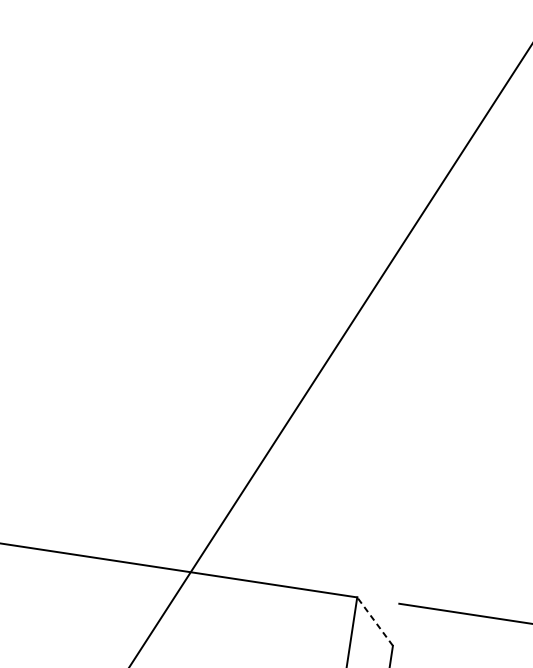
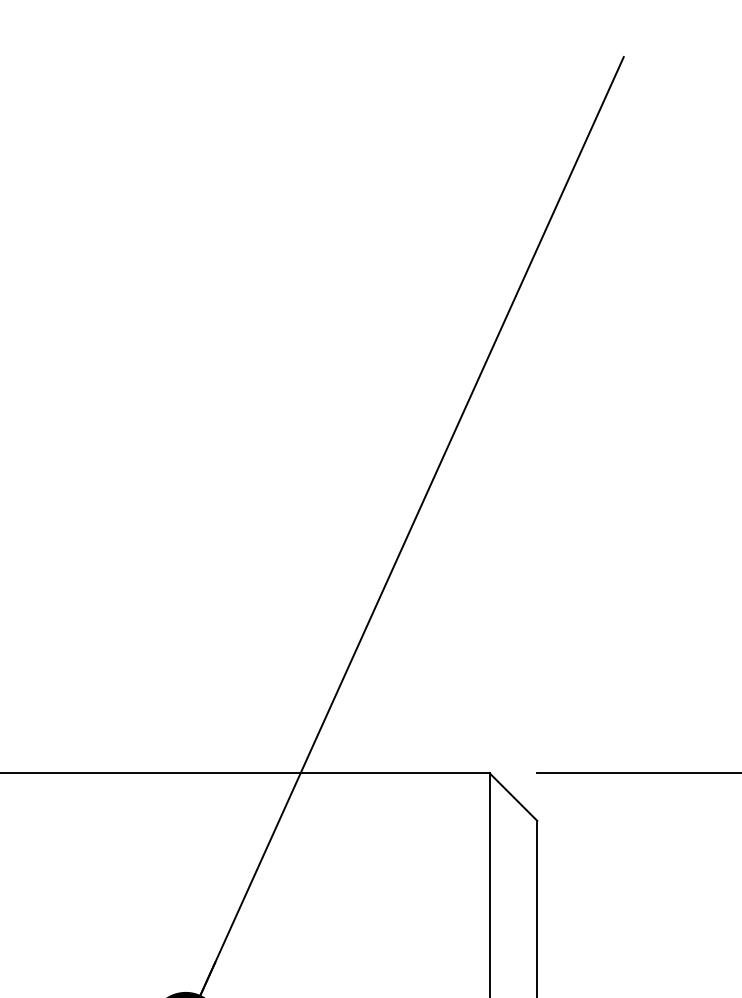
line: (375, 622) -> (513, 797), dashed -> solid

